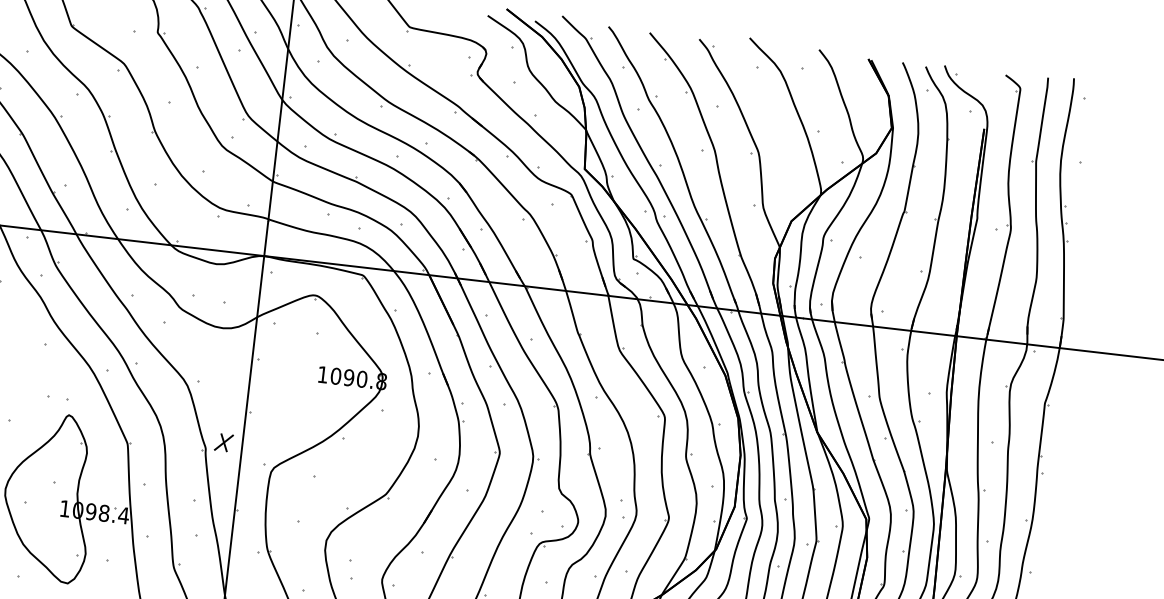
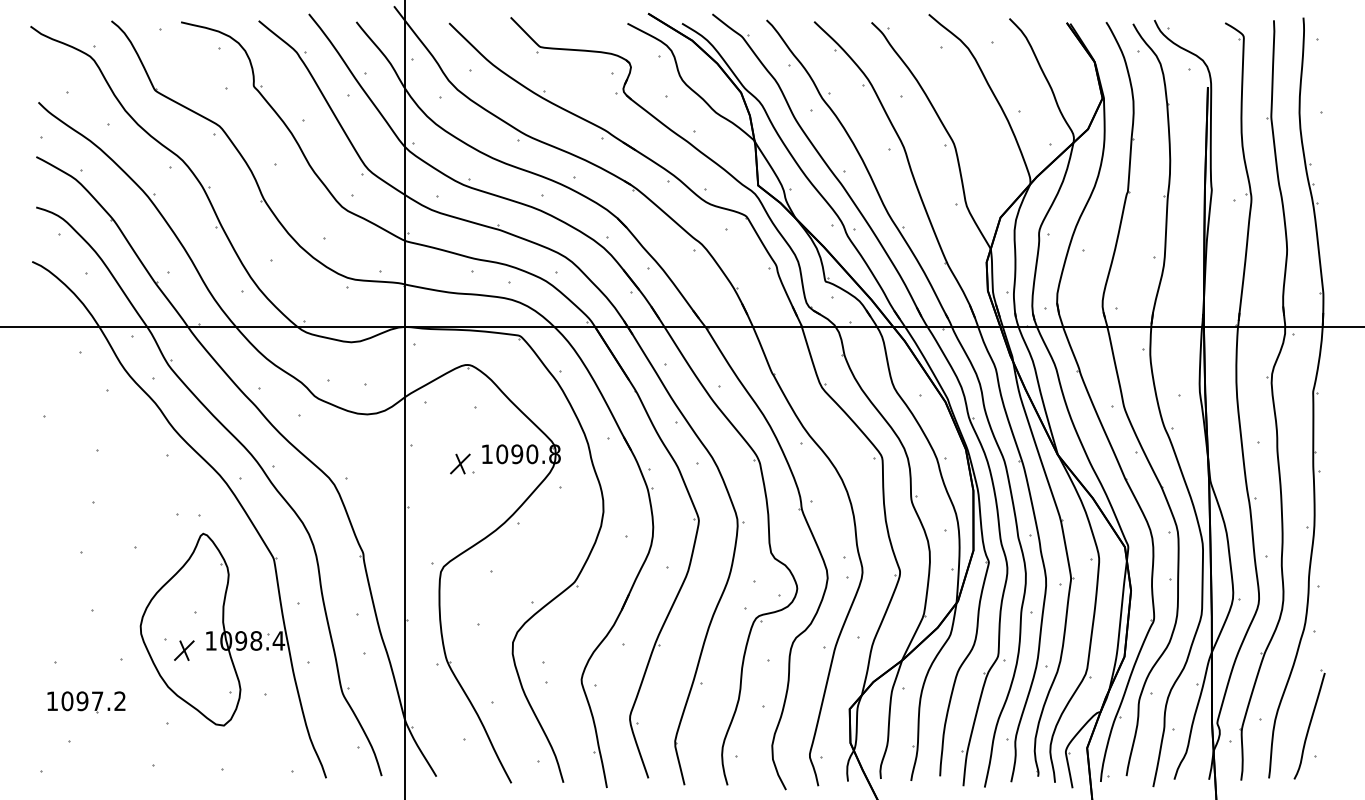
part: (300, 380) -> (462, 463), added
part: (224, 442) -> (184, 650), moved

